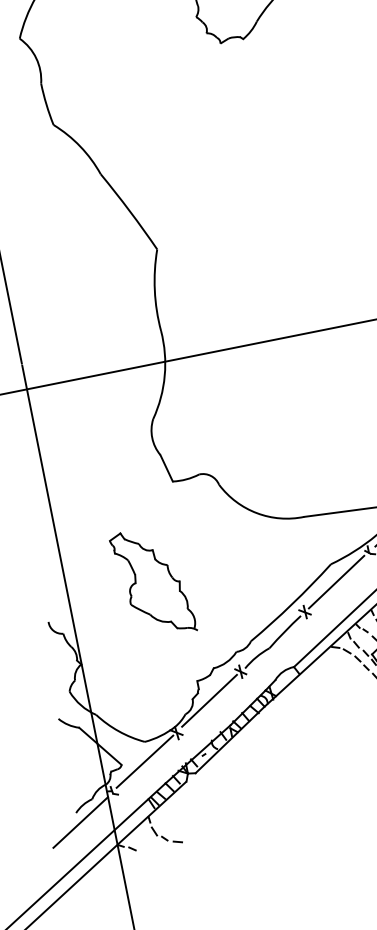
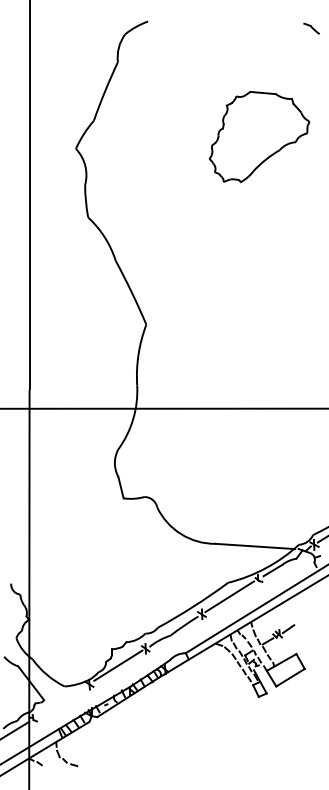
part: (152, 582) -> (93, 569), removed
line: (144, 762) -> (61, 701), removed

